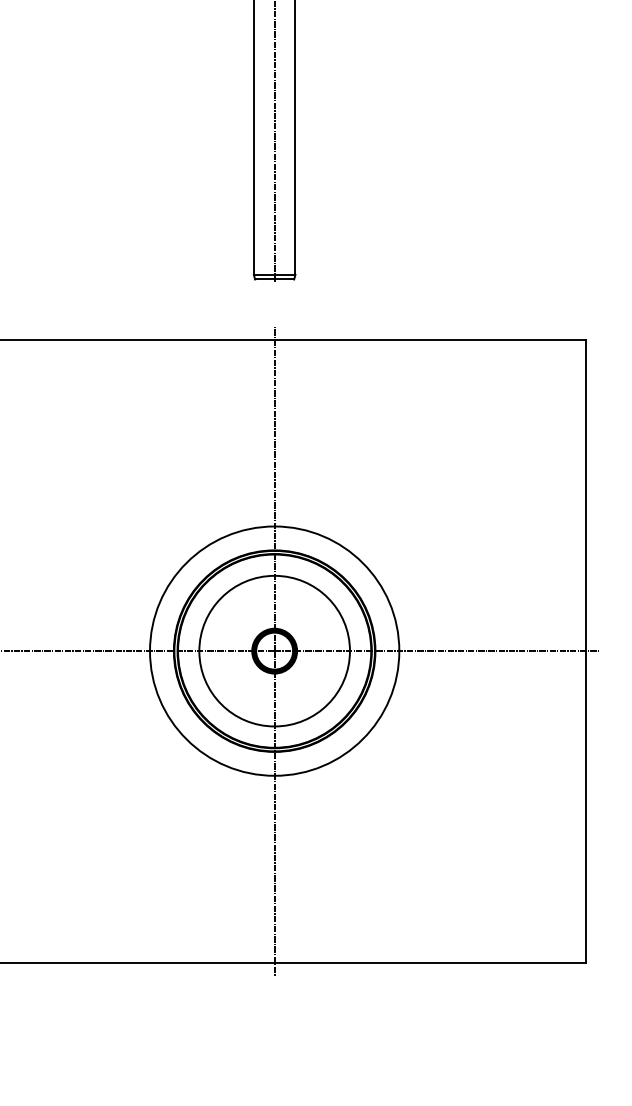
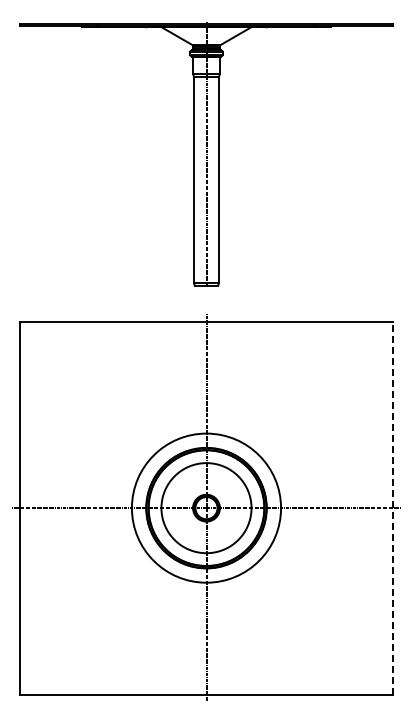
line: (585, 650) -> (392, 507), solid -> dashed

